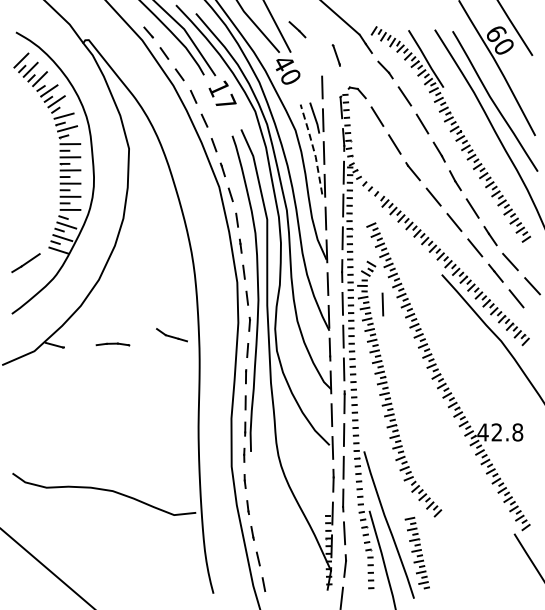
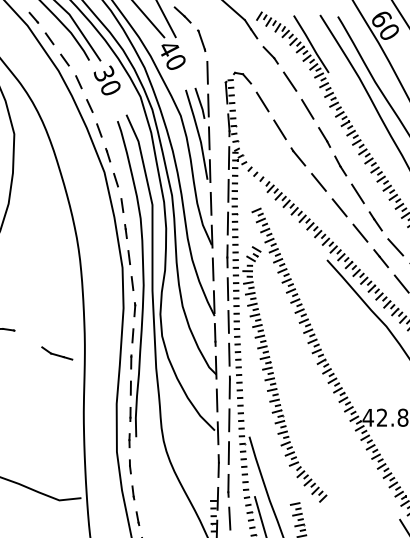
line: (335, 55) -> (200, 40), moved
text: (222, 94) -> (107, 79), 17 -> 30
line: (313, 148) -> (198, 133), dashed -> solid
line: (382, 304) -> (267, 289), removed
part: (171, 335) -> (56, 353), moved

